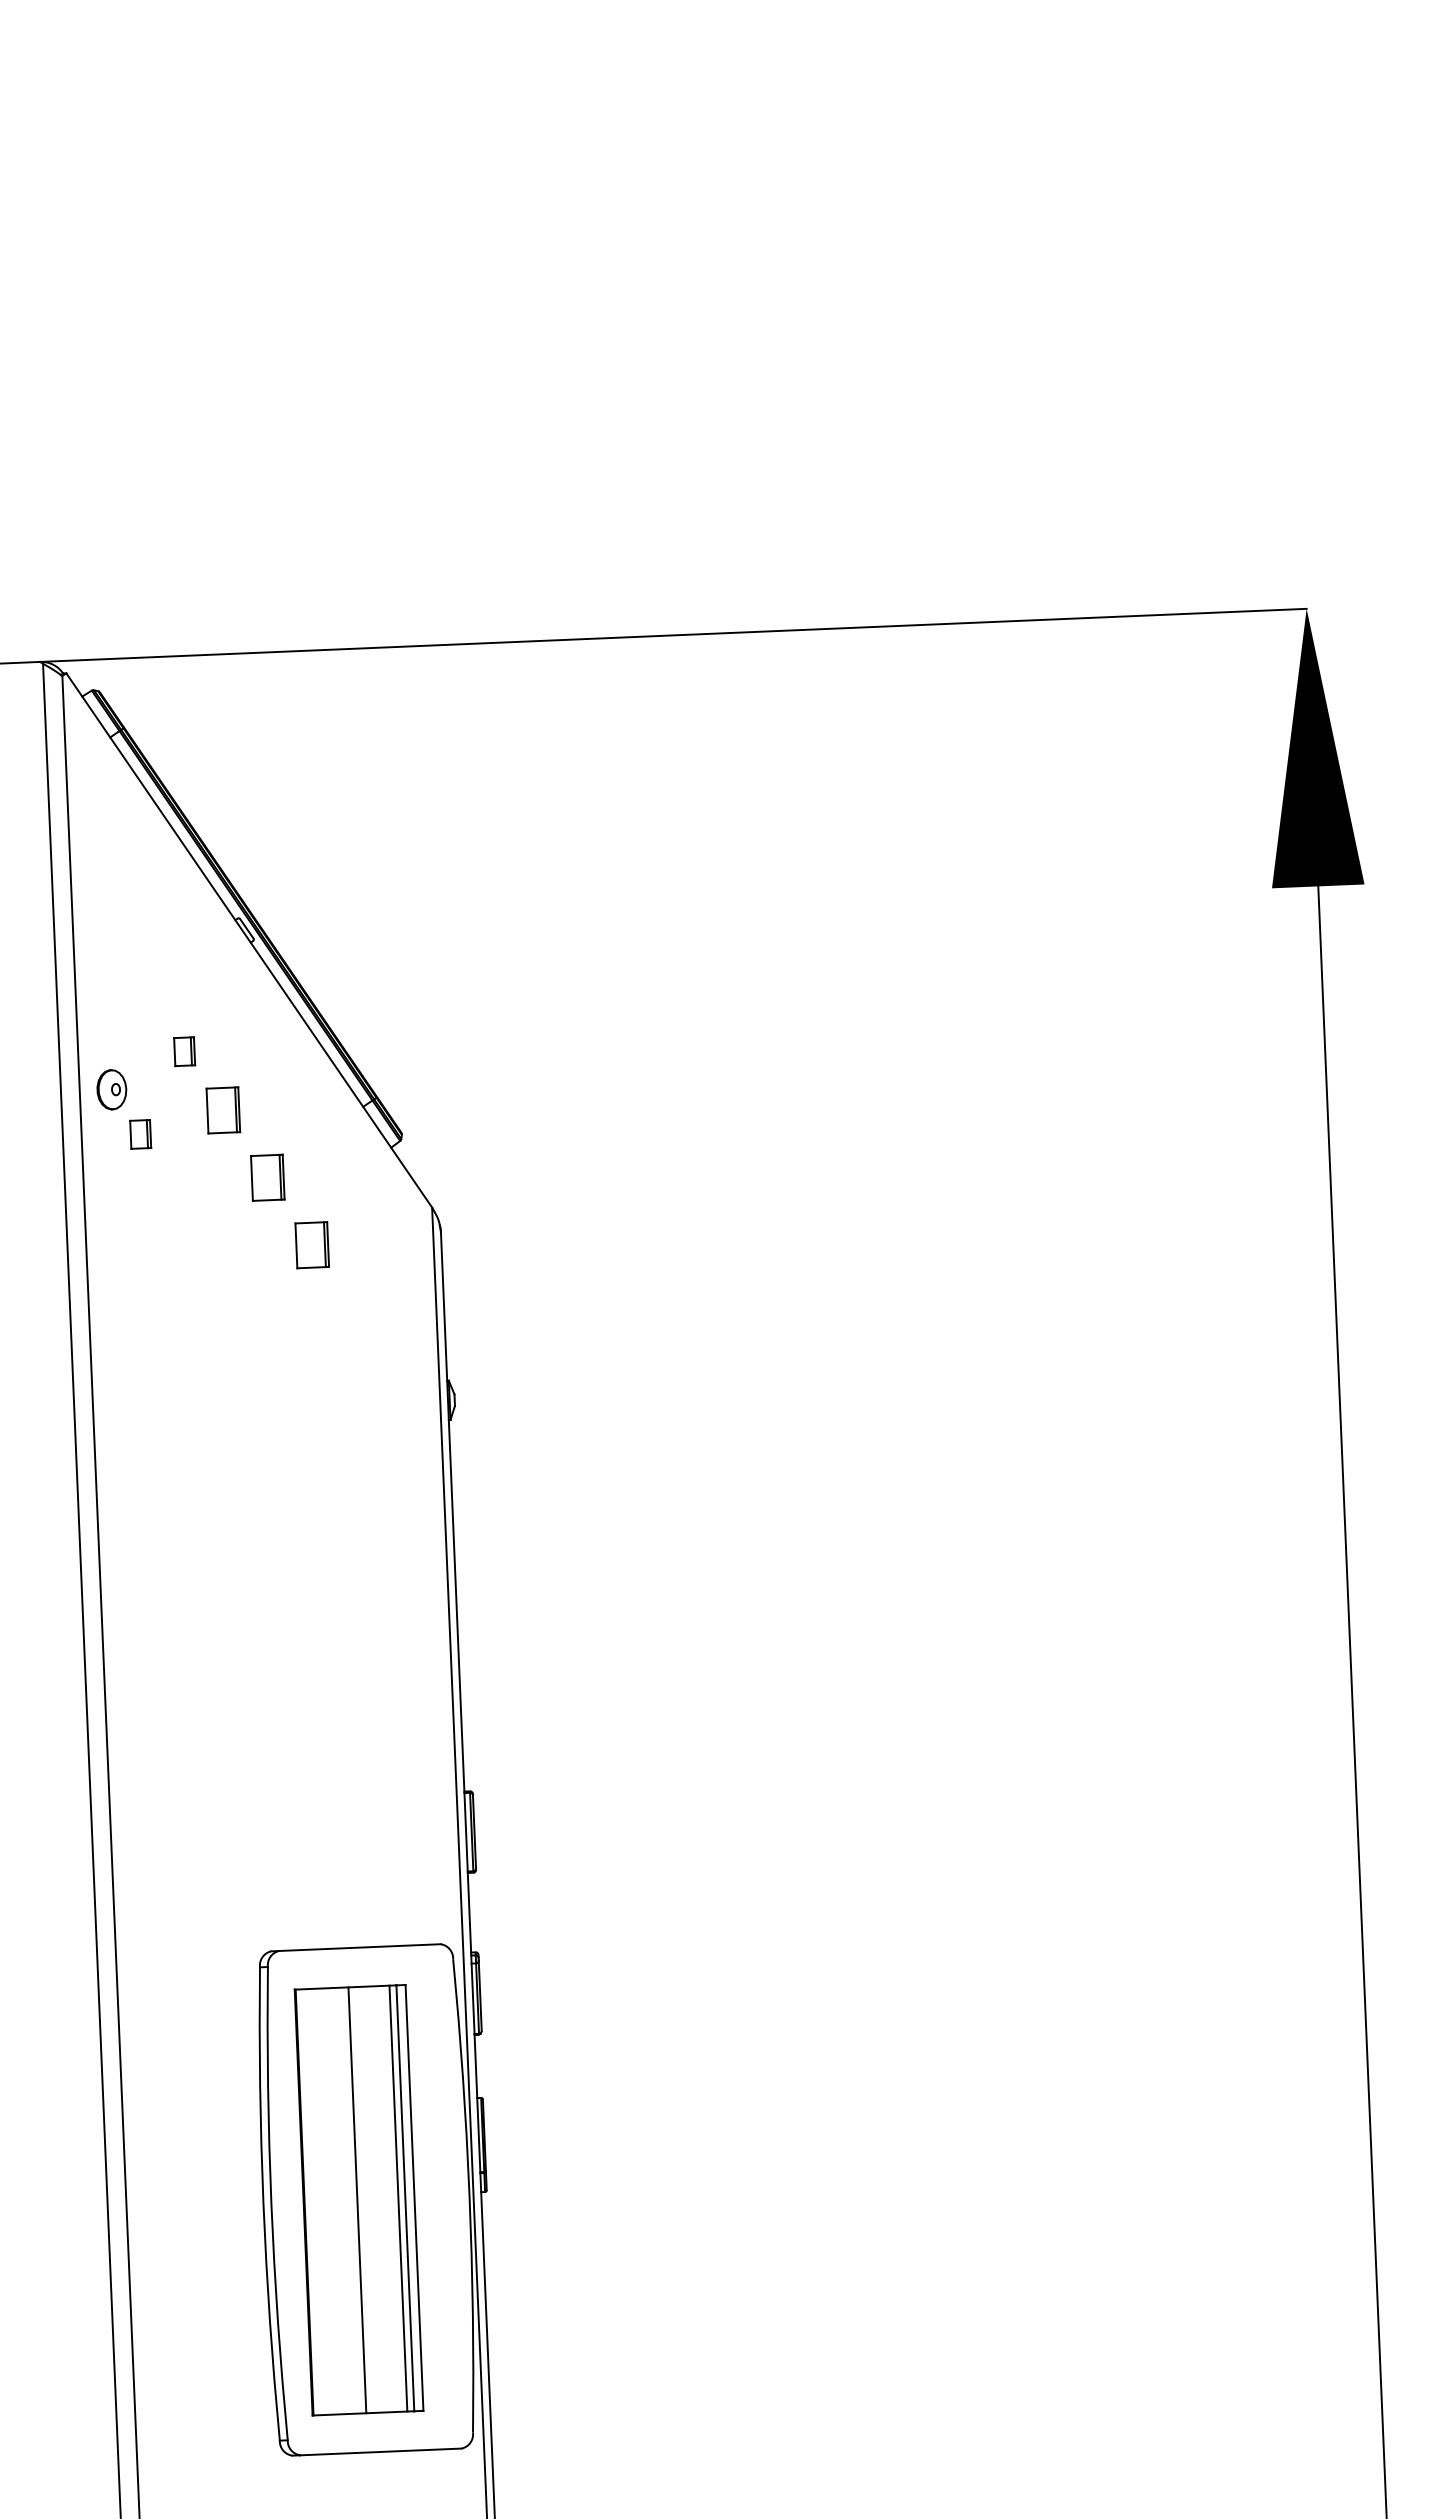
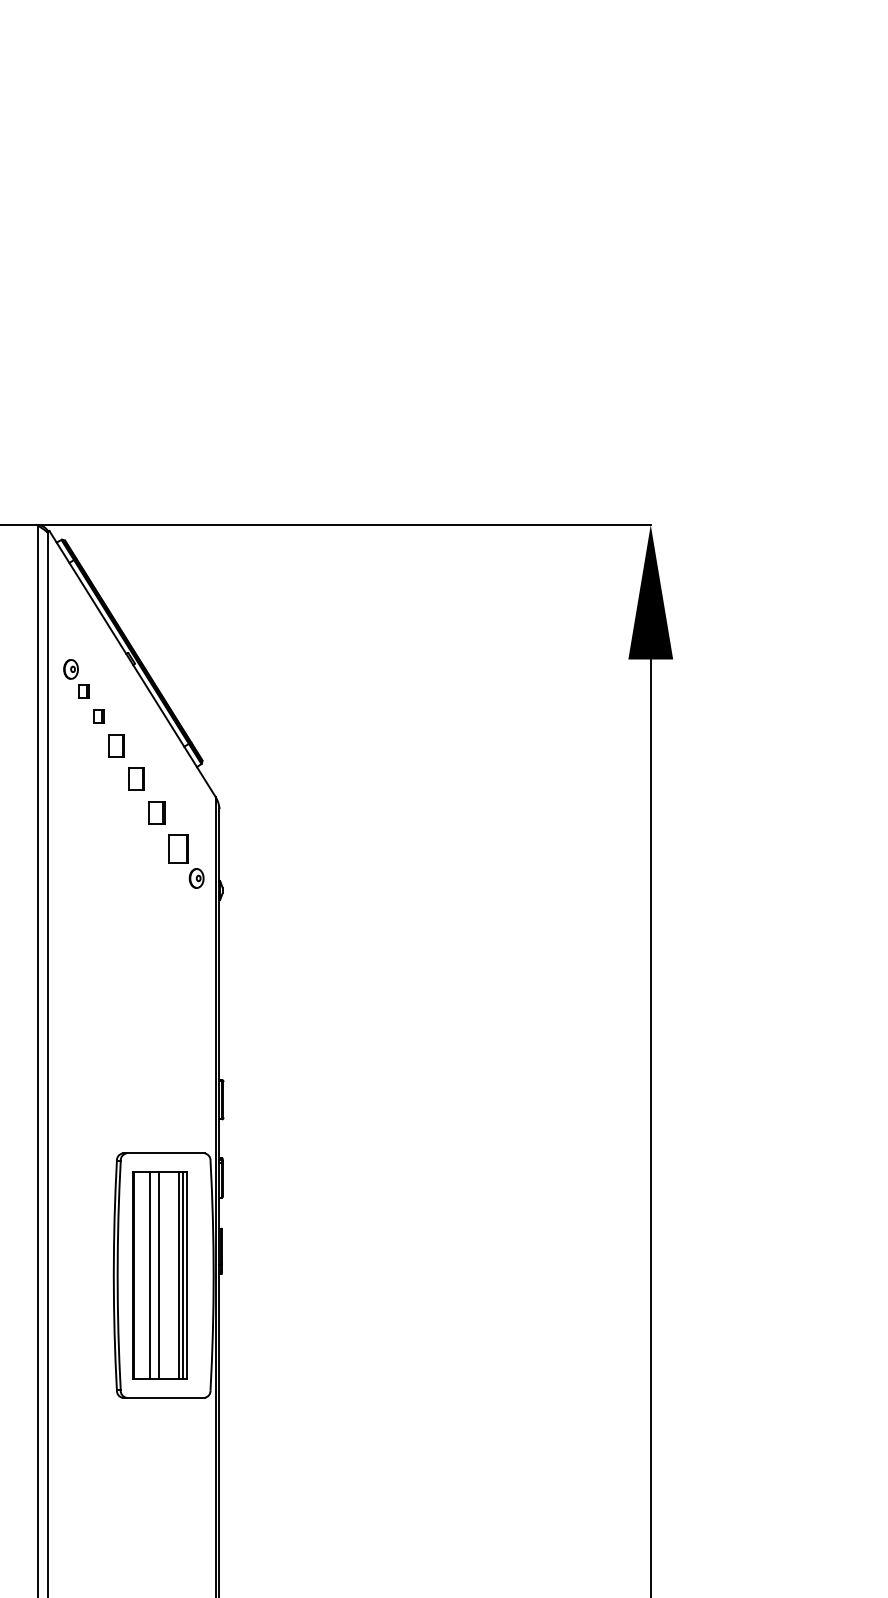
part: (123, 1108) -> (76, 678), moved
part: (377, 1343) -> (186, 861), added
line: (339, 2200) -> (150, 1275), added

